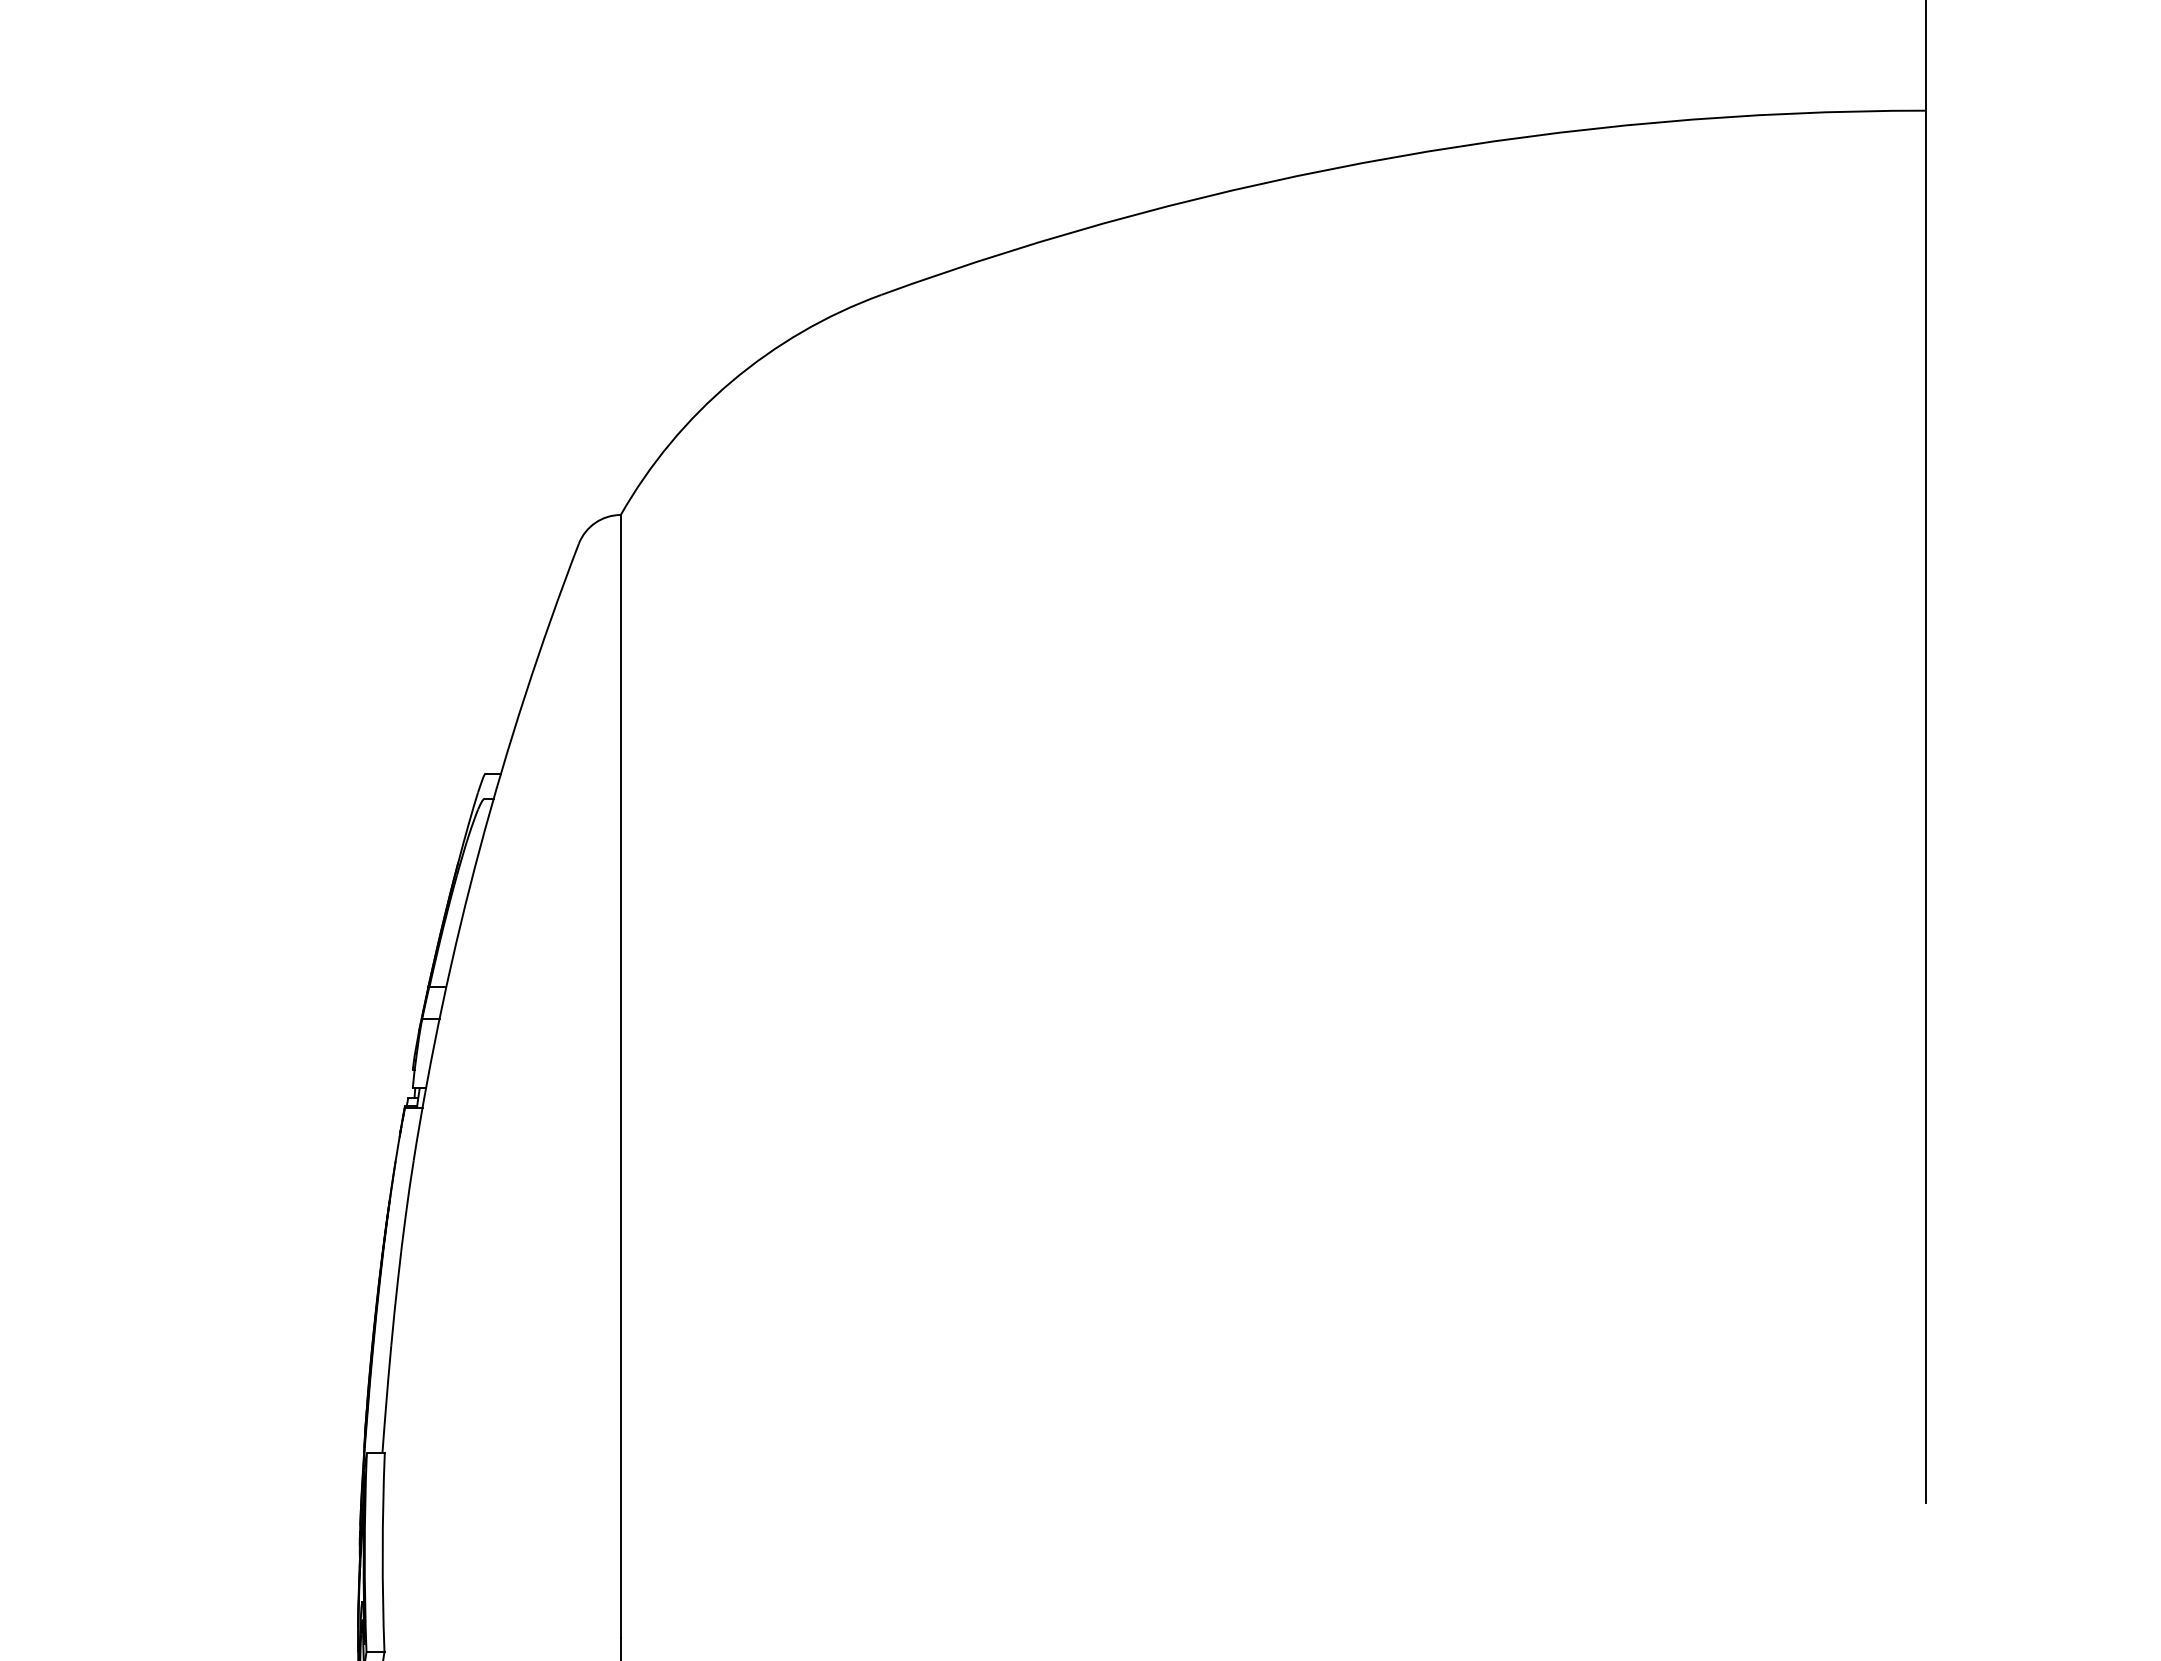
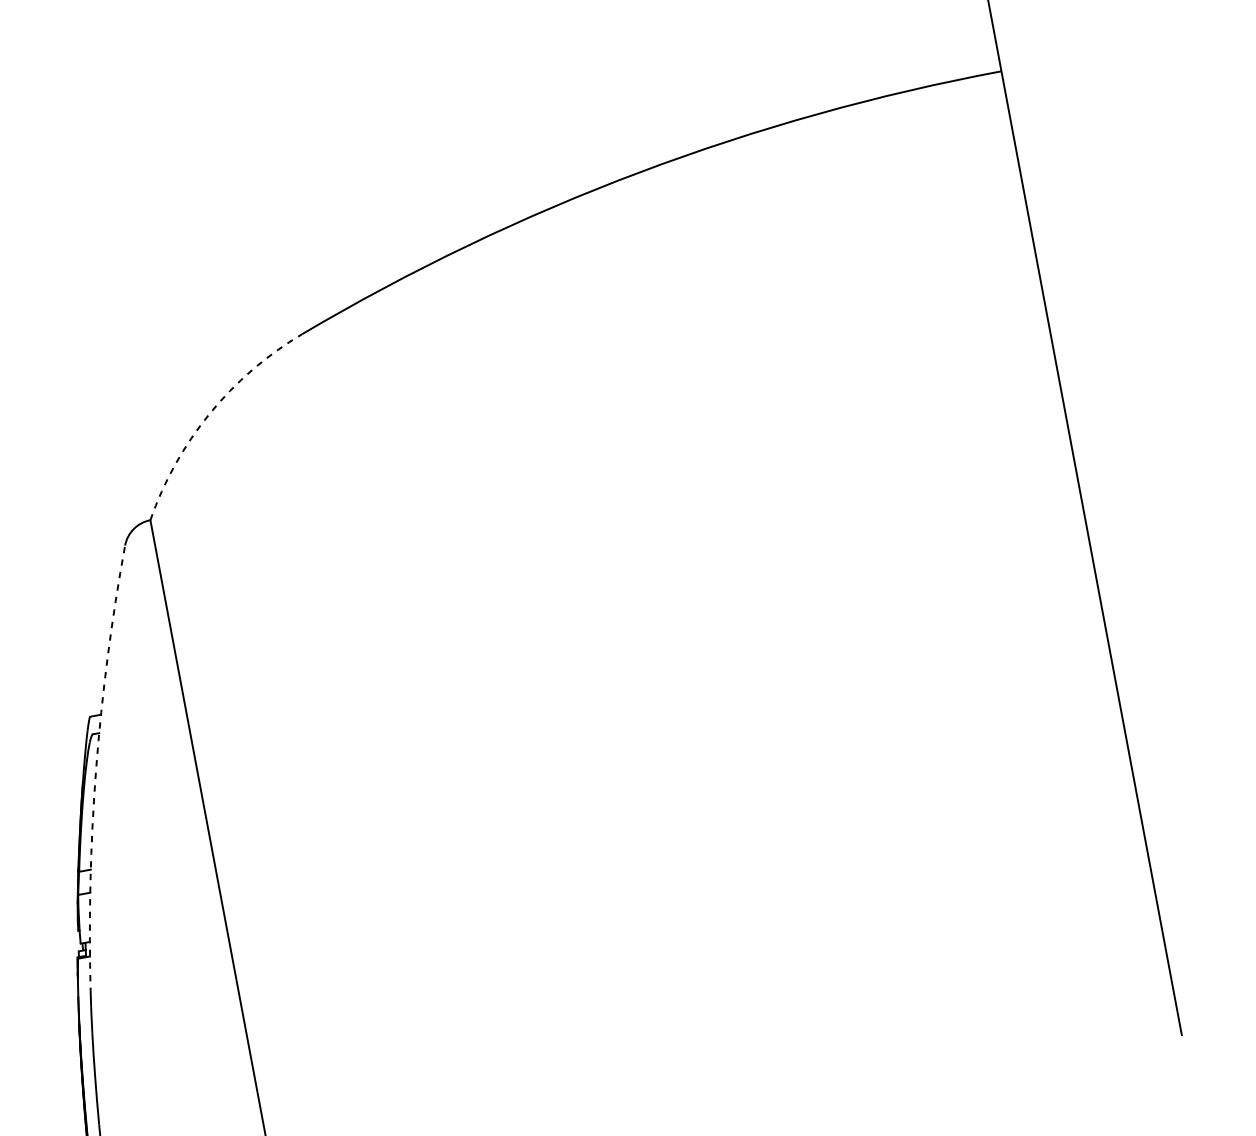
arc: (731, 381) -> (209, 413), solid -> dashed
arc: (480, 847) -> (96, 768), solid -> dashed

